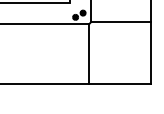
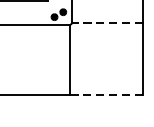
line: (120, 22) -> (106, 23), solid -> dashed
line: (120, 84) -> (106, 95), solid -> dashed

